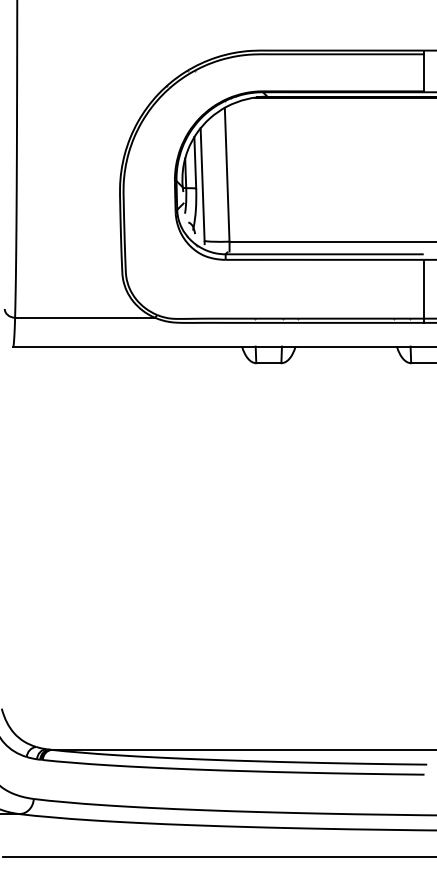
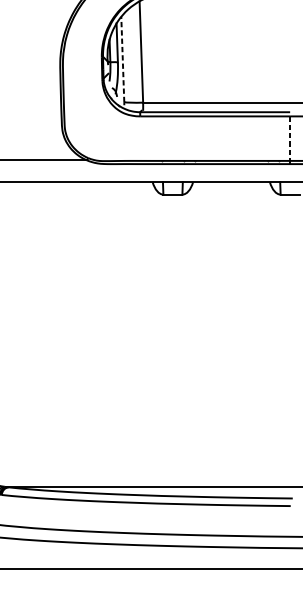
line: (202, 184) -> (122, 59), solid -> dashed
line: (423, 289) -> (289, 138), solid -> dashed

